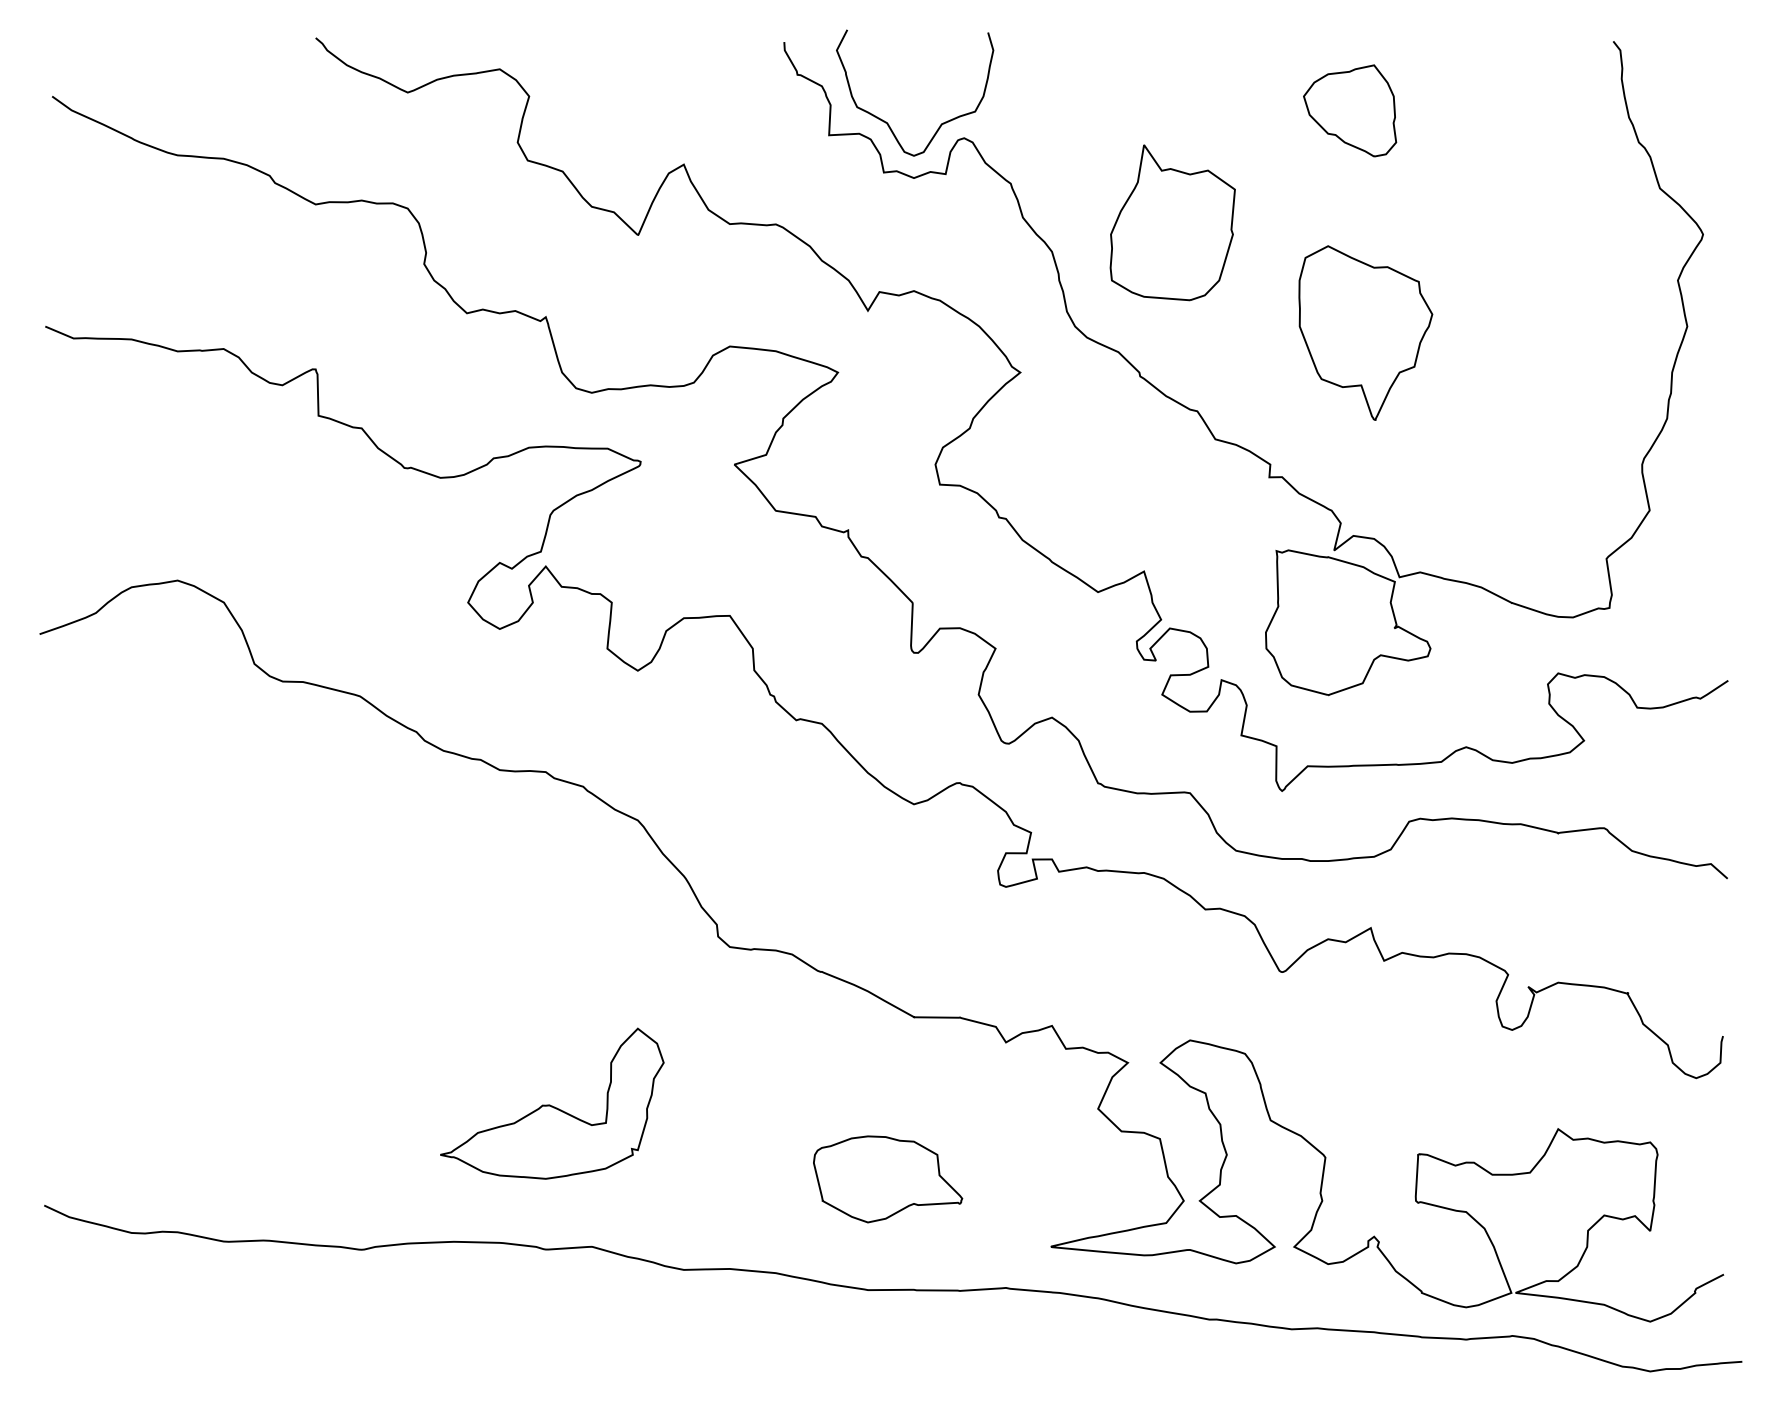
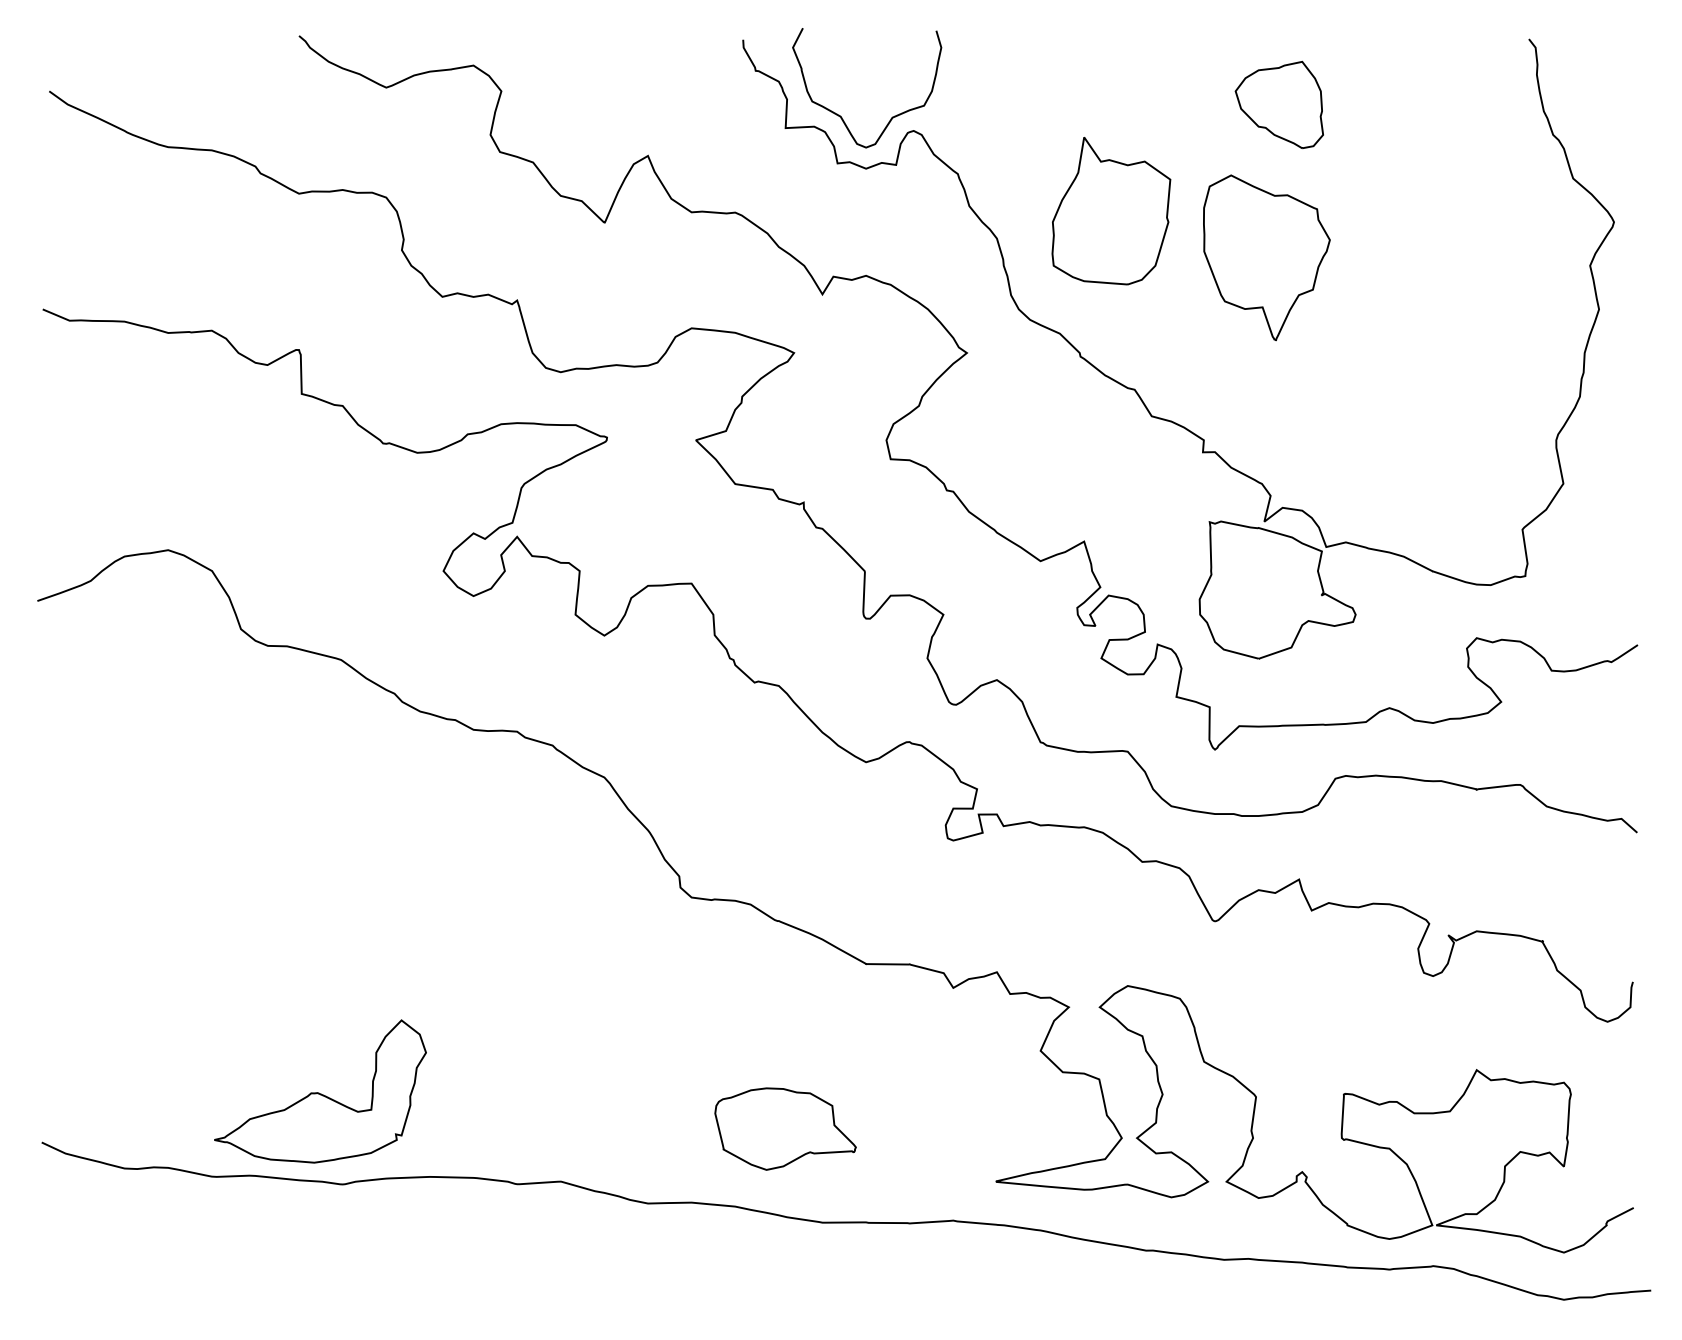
part: (1365, 332) -> (1266, 257), moved
part: (552, 1103) -> (320, 1091), moved
part: (888, 1179) -> (786, 1129), moved

